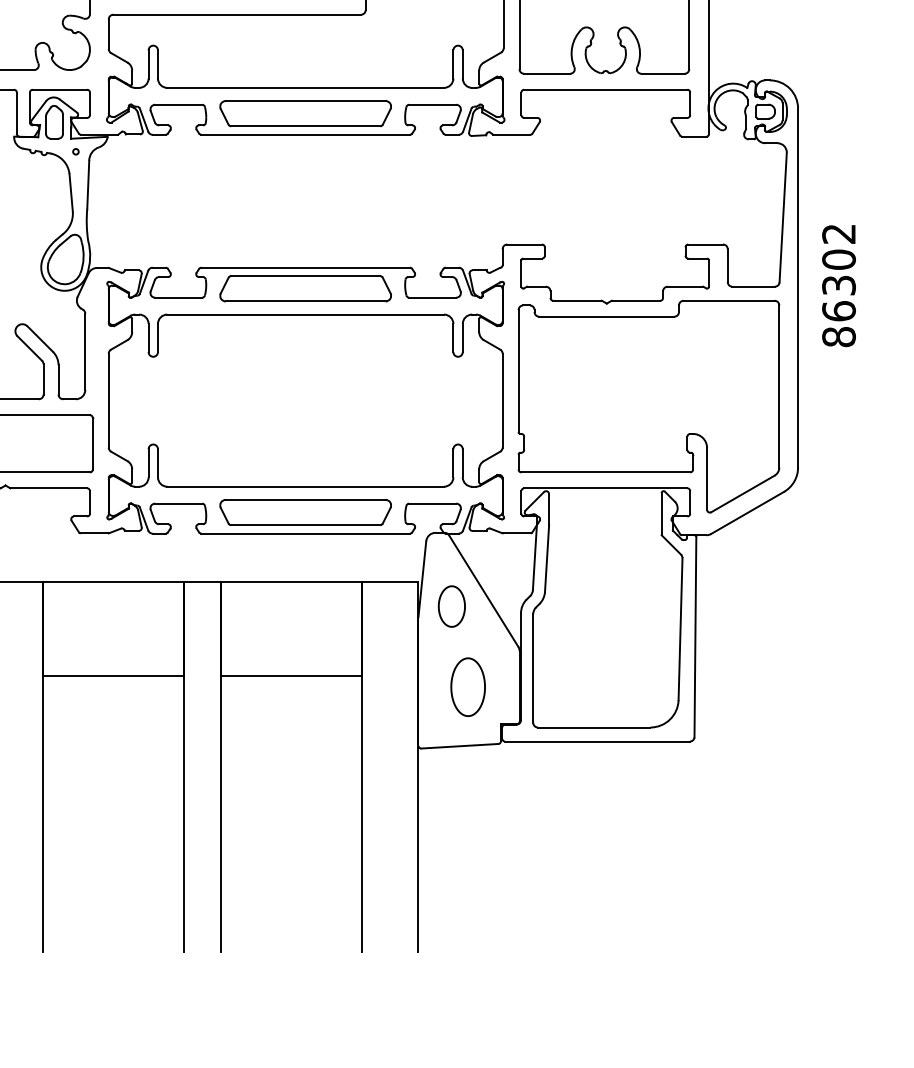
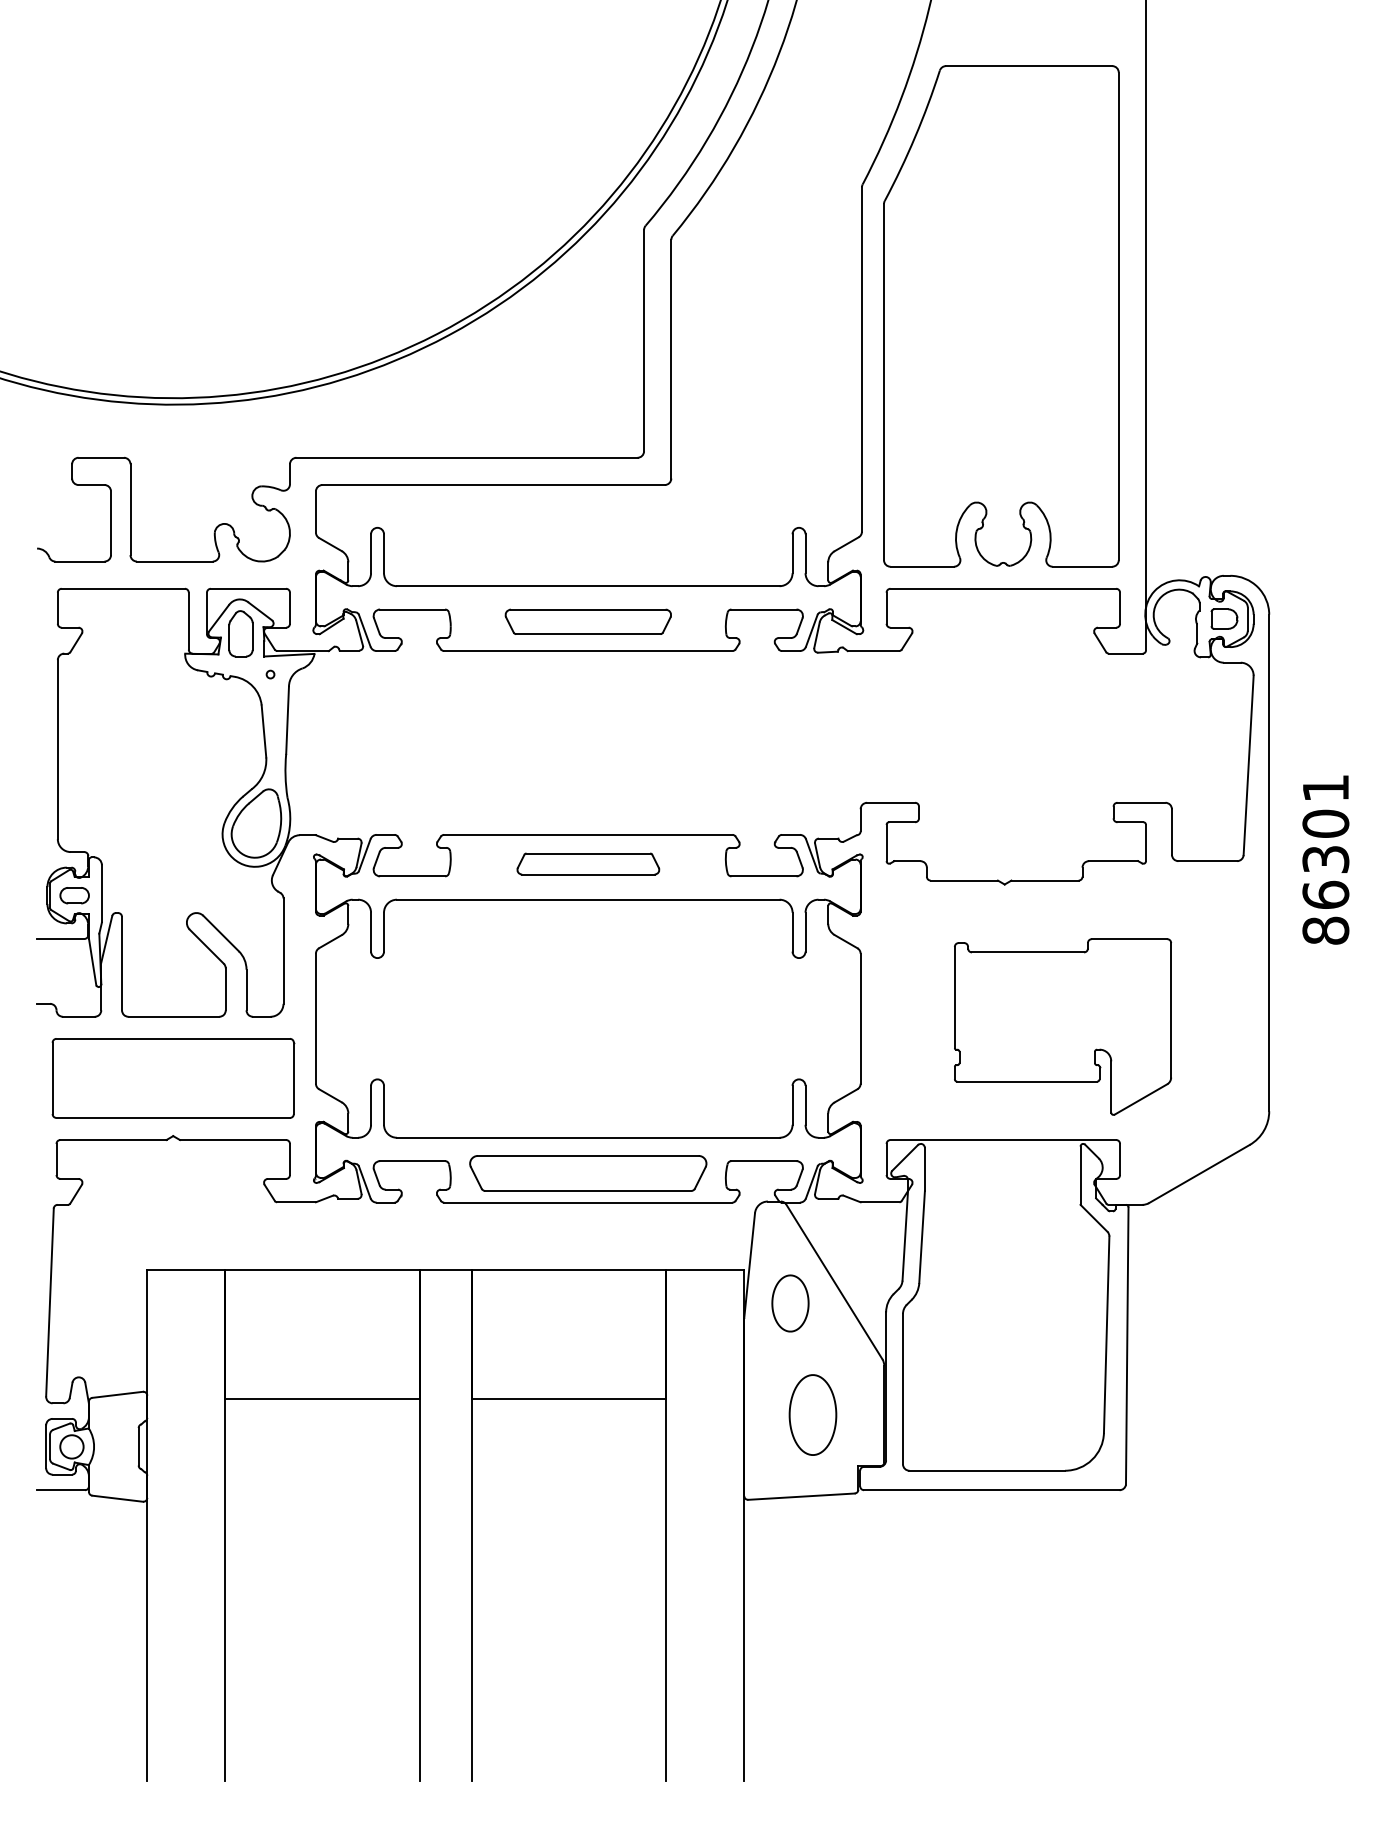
part: (305, 113) -> (588, 621), size x0.7
text: (838, 234) -> (1325, 788), 86302 -> 86301
part: (305, 288) -> (588, 863), size x0.6
part: (648, 406) -> (1062, 1026), size x0.6

